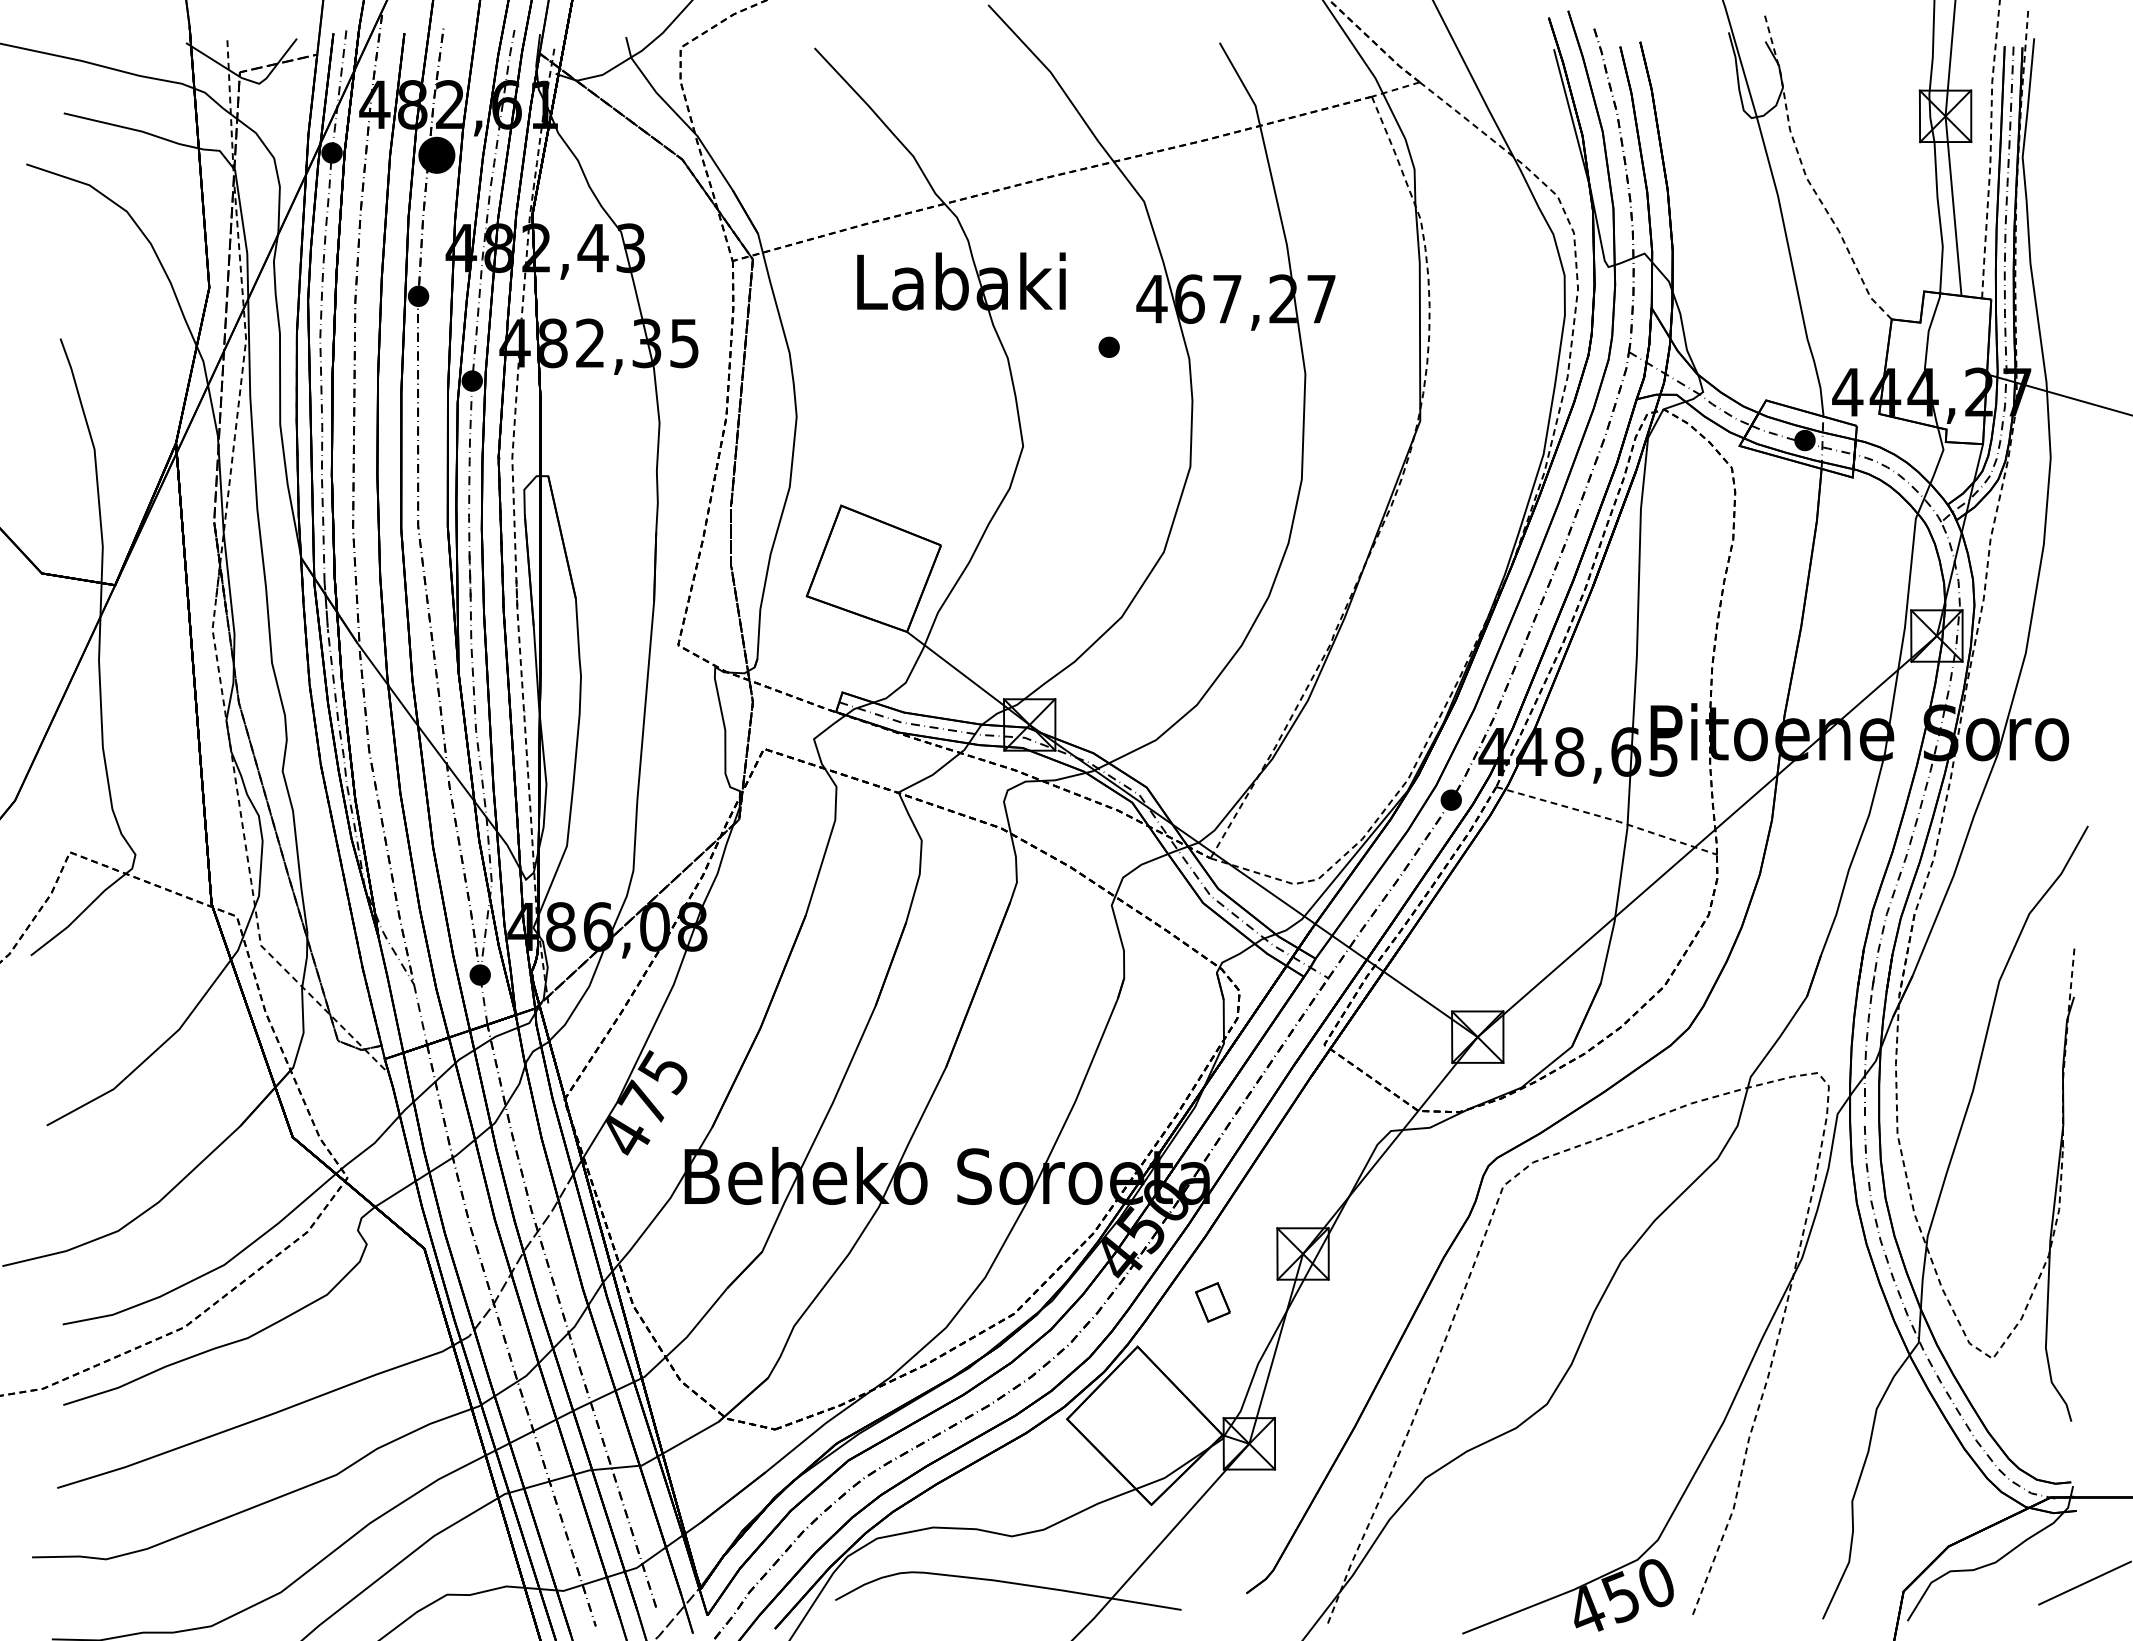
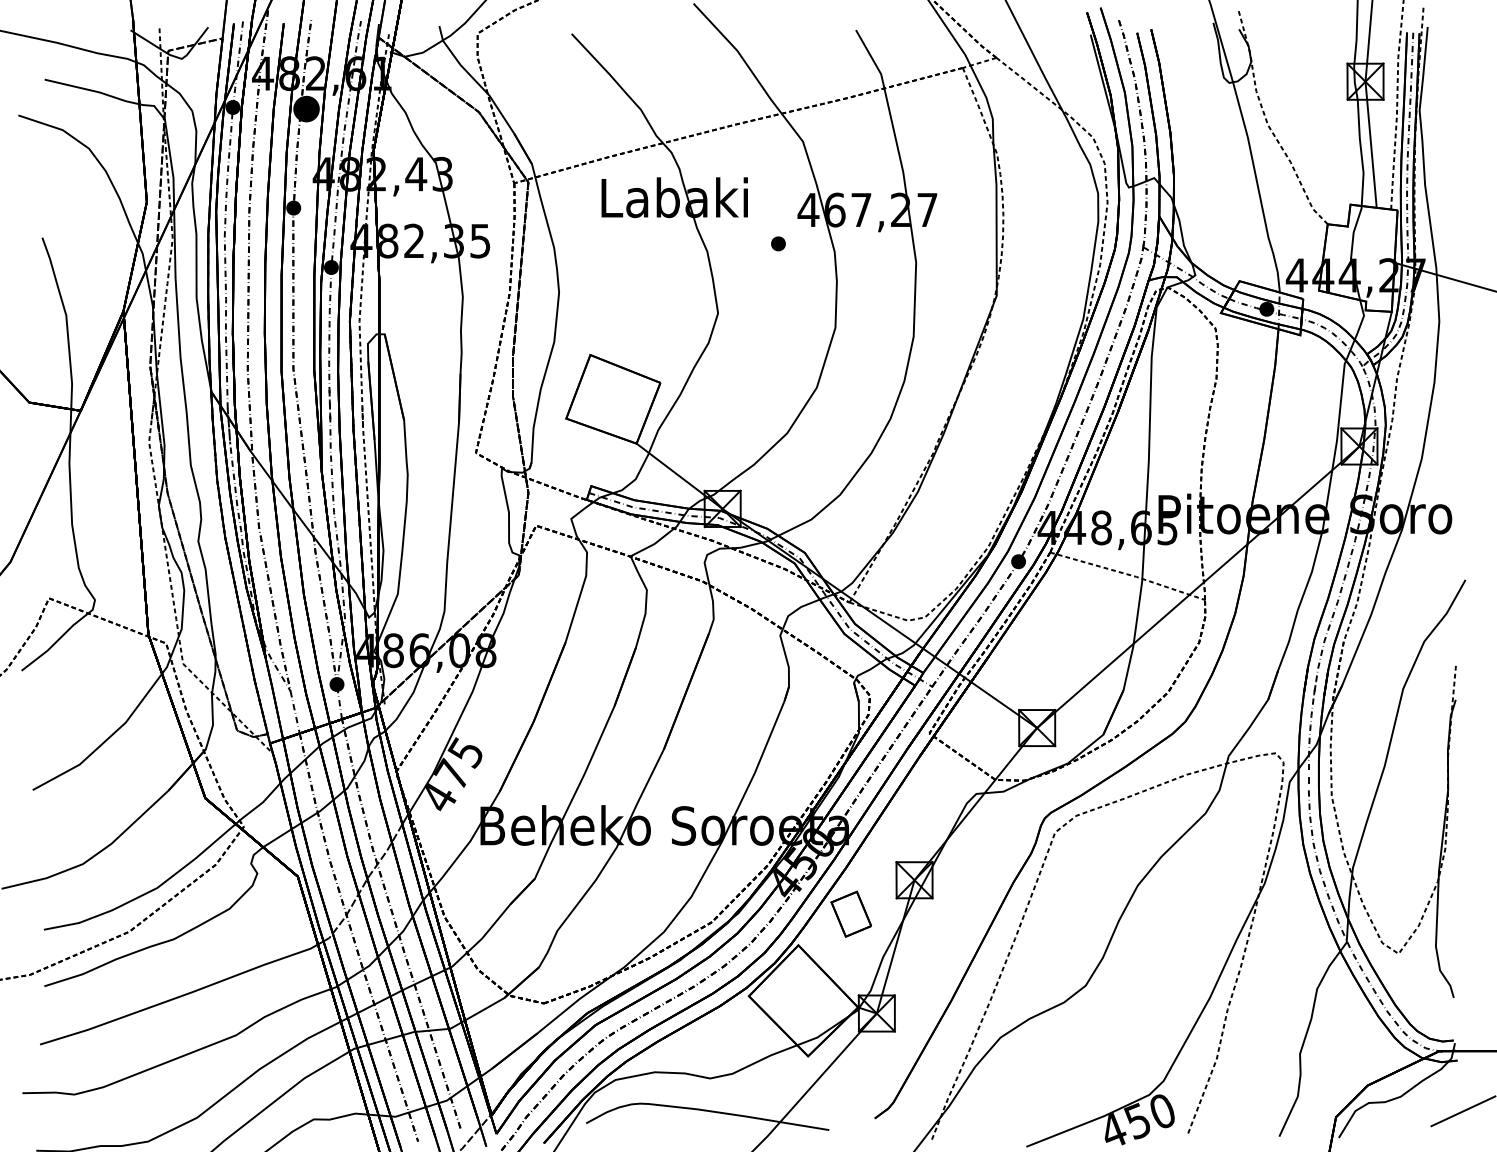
part: (1212, 1302) -> (850, 914), size x1.67

